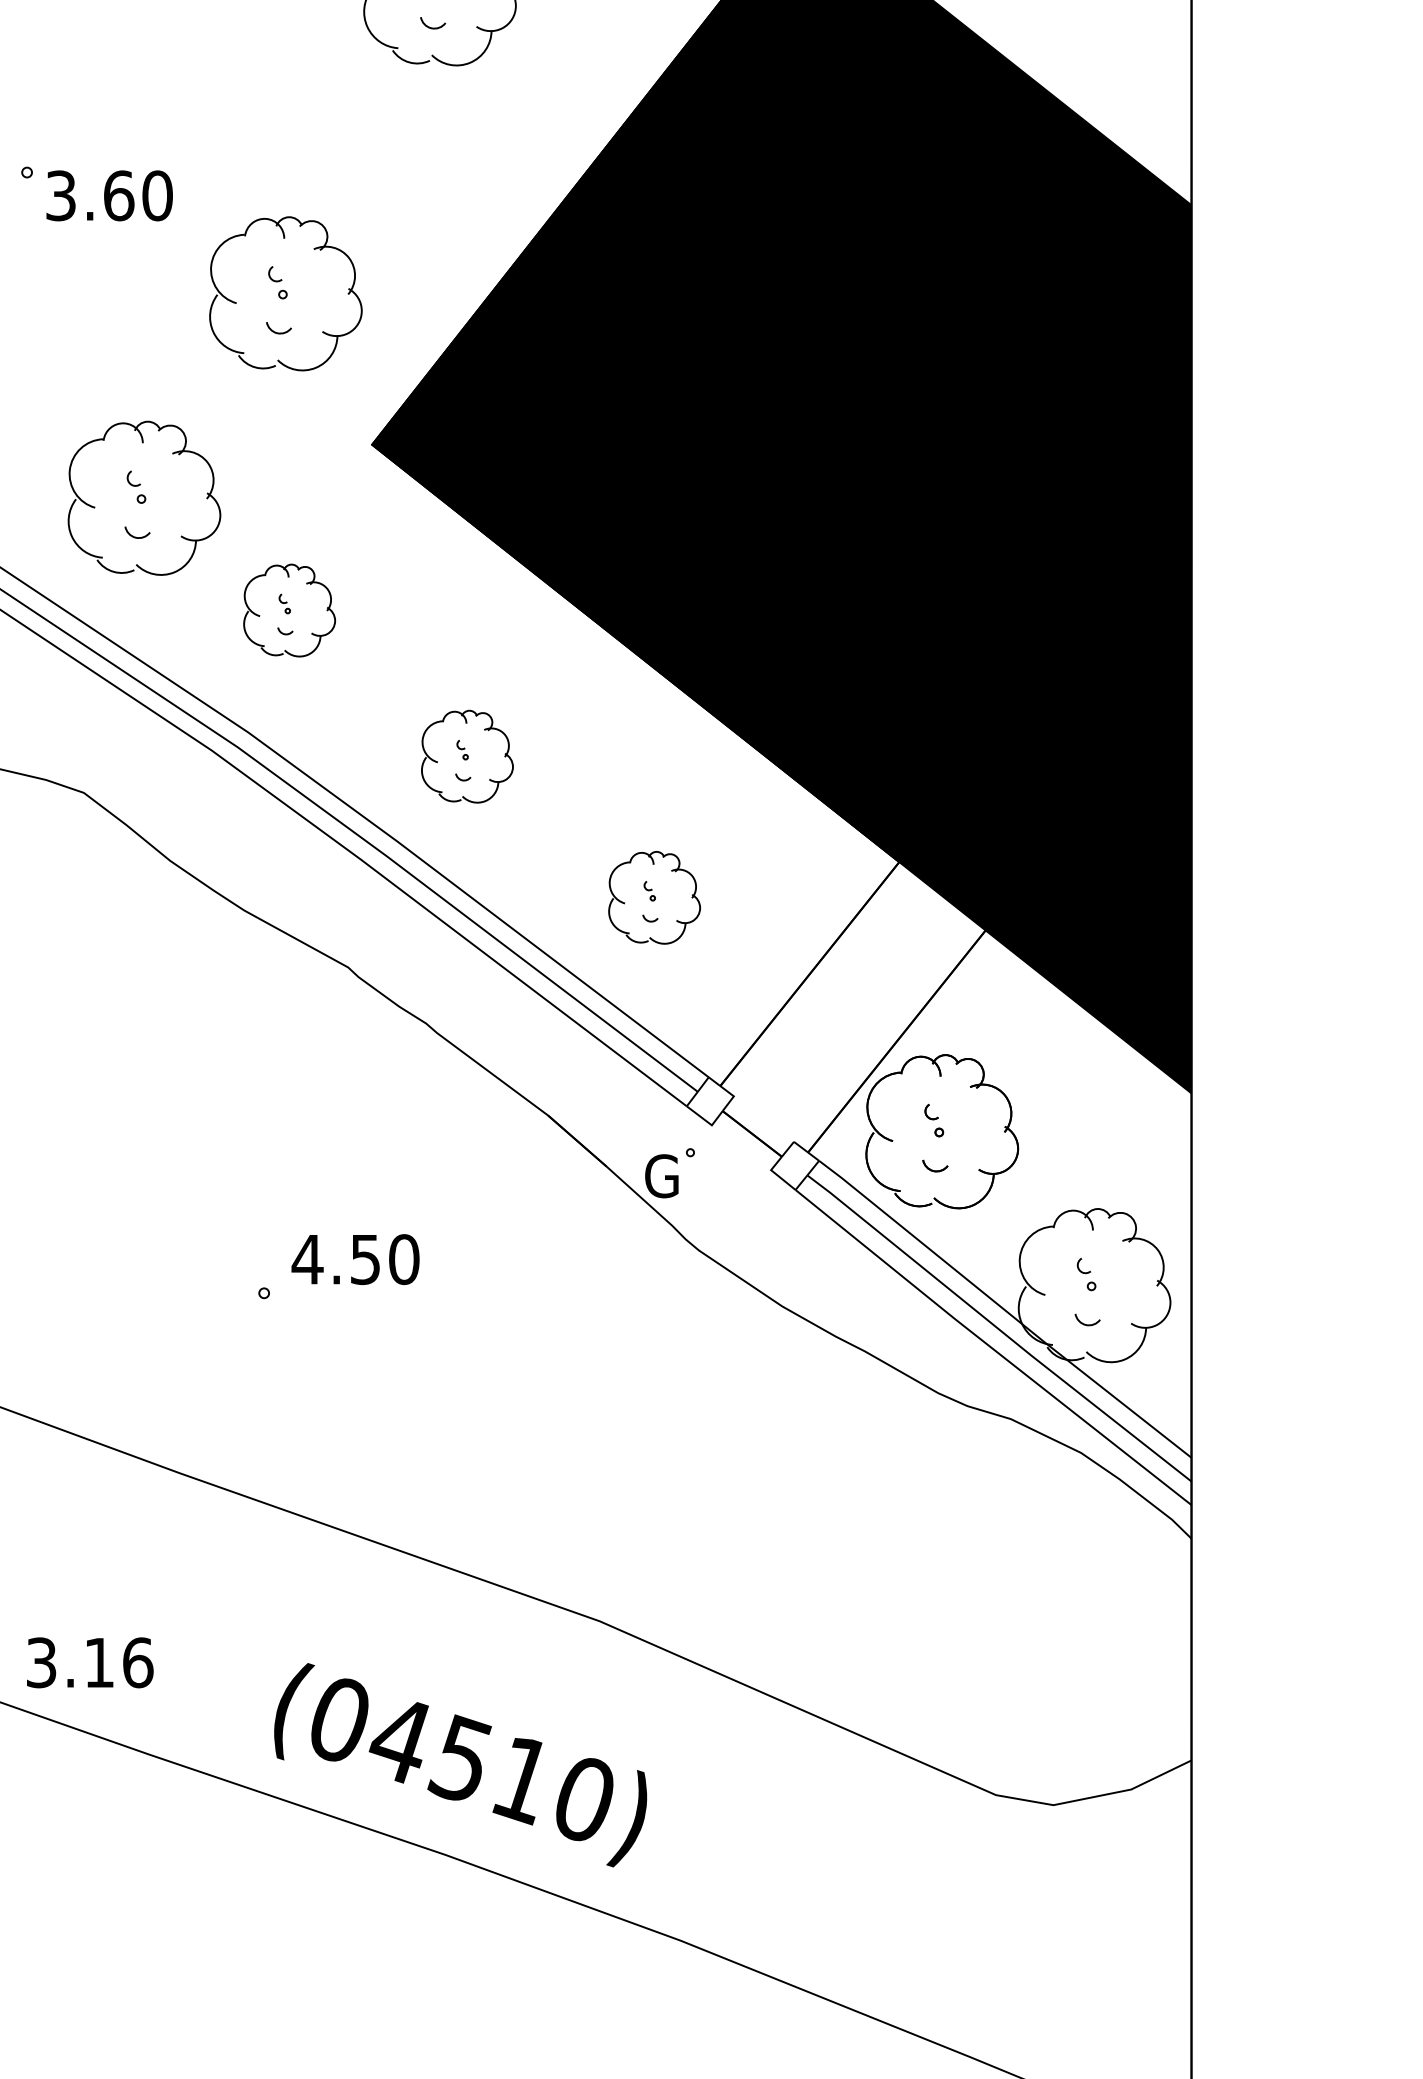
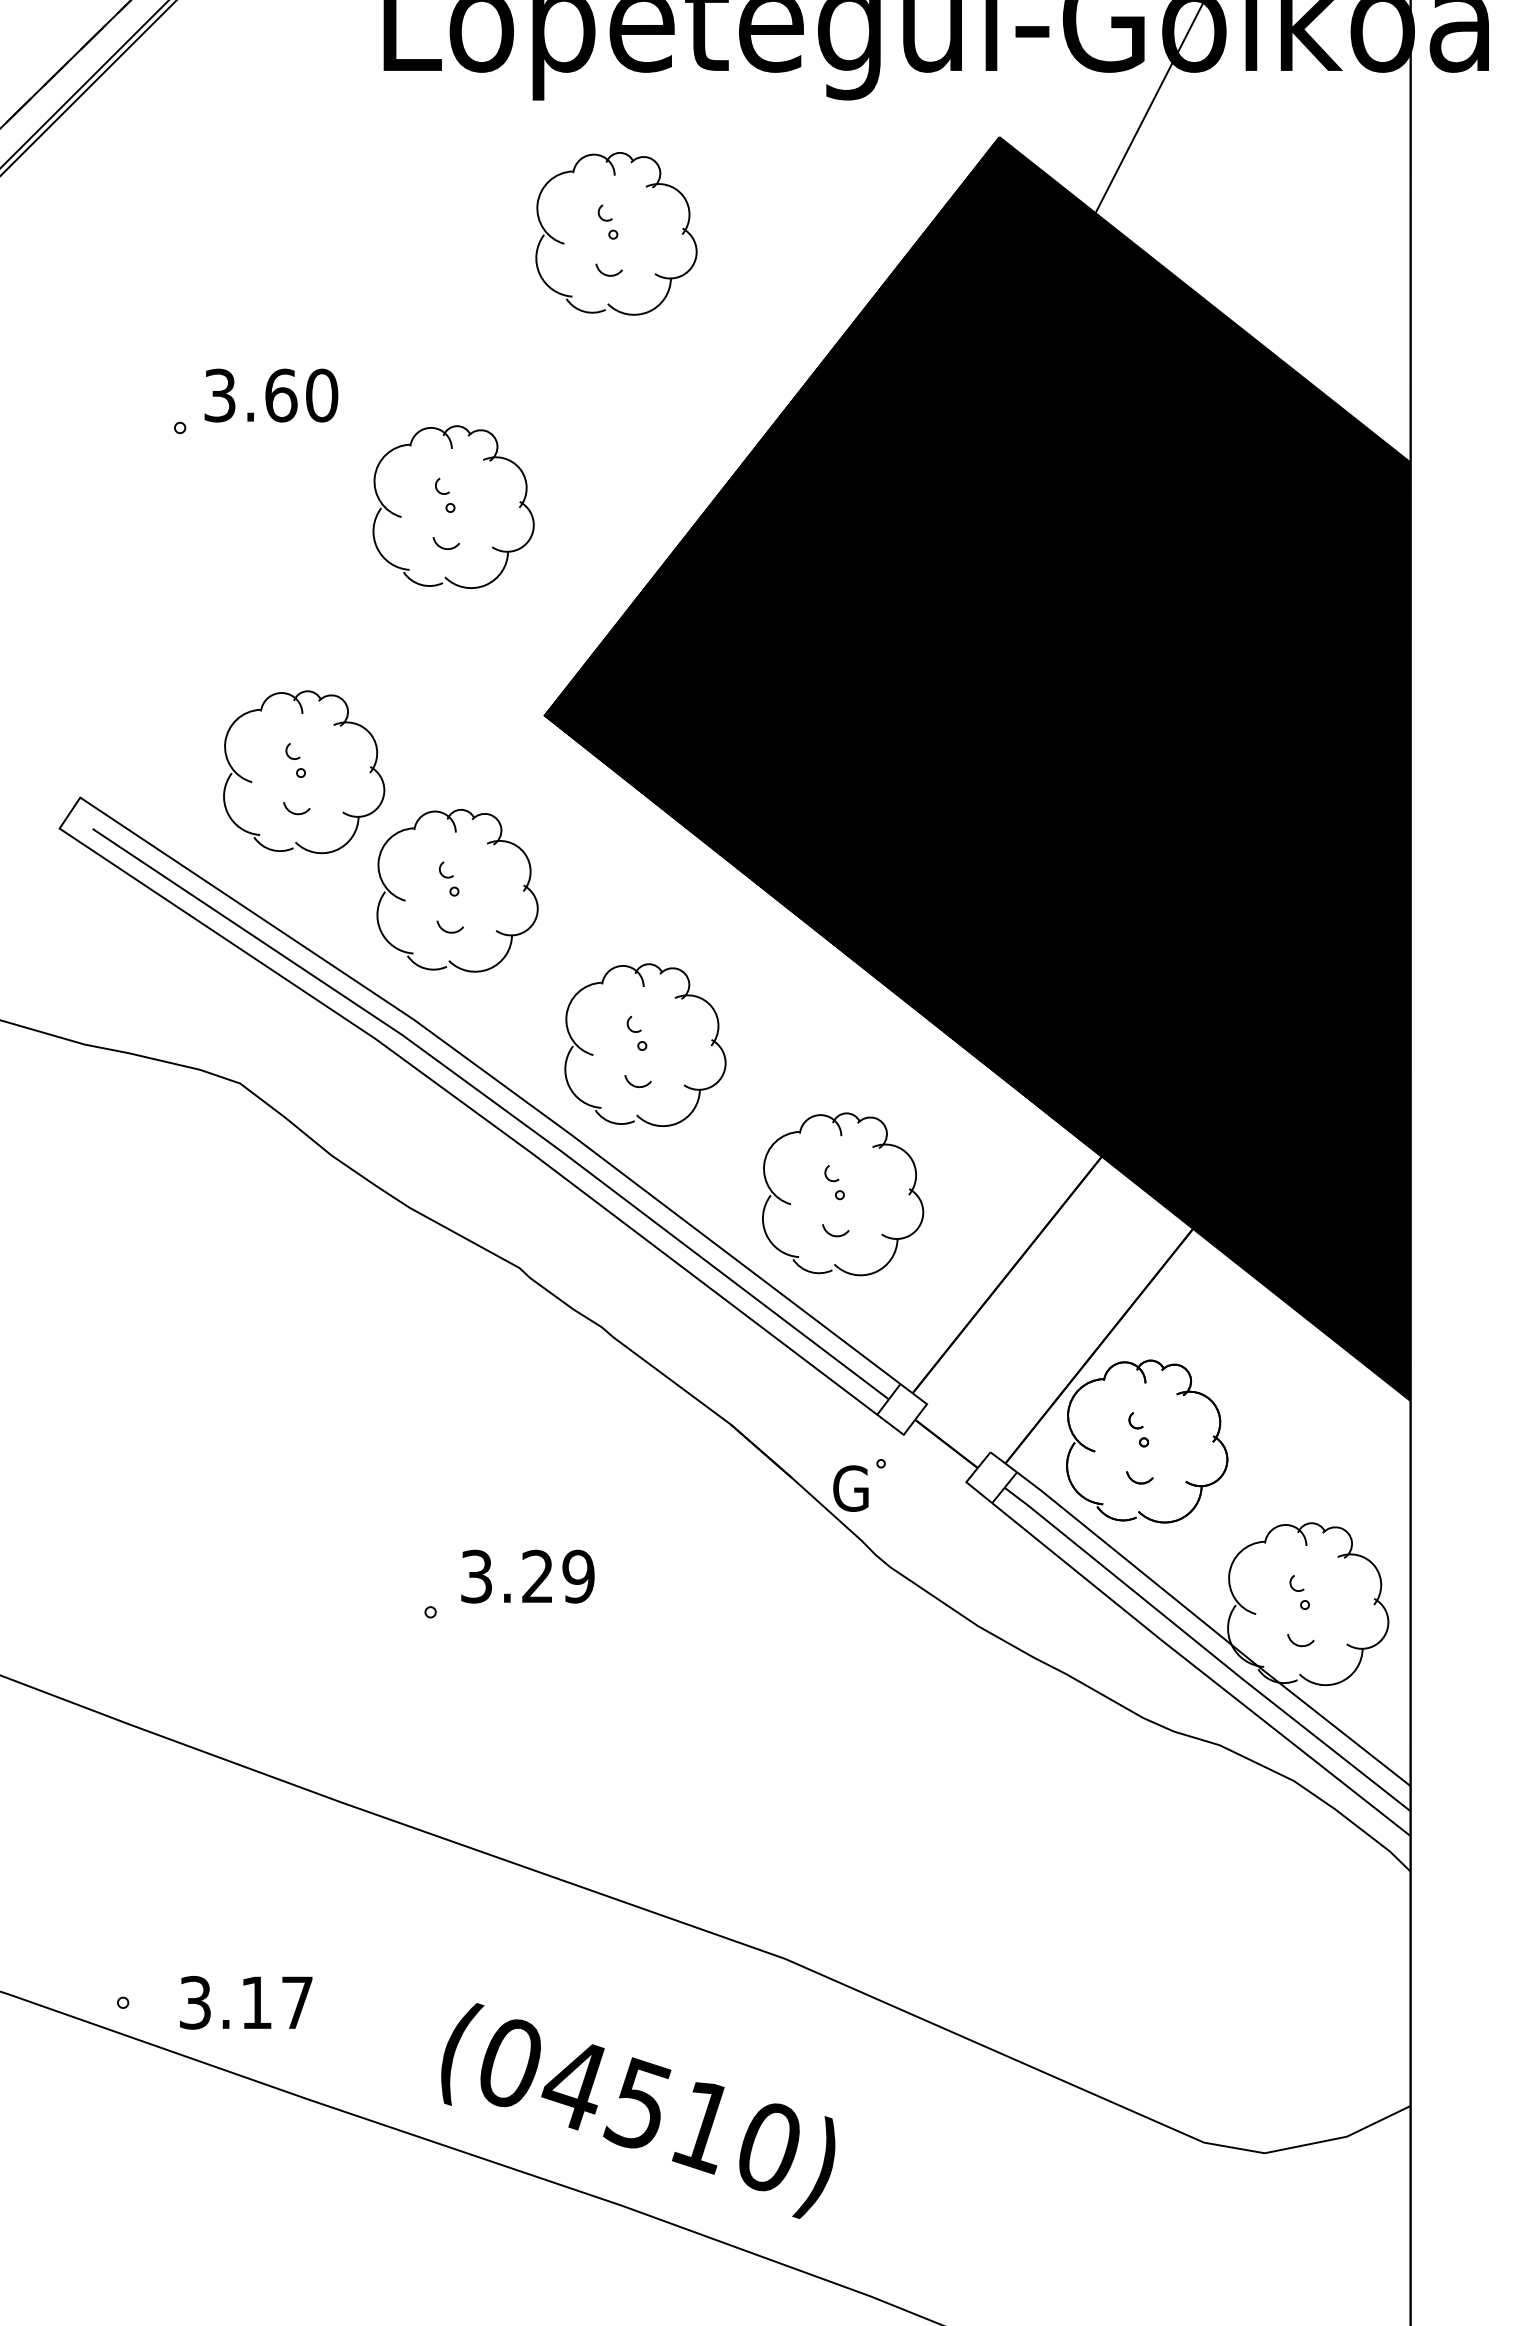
text: (109, 195) -> (271, 395), moved
part: (285, 293) -> (453, 506), moved
part: (289, 610) -> (457, 890), size x1.67
part: (467, 756) -> (645, 1045), size x1.67
part: (654, 897) -> (843, 1194), size x1.67
text: (354, 1259) -> (526, 1576), 4.50 -> 3.29
text: (138, 1662) -> (297, 2002), 3.16 -> 3.17

